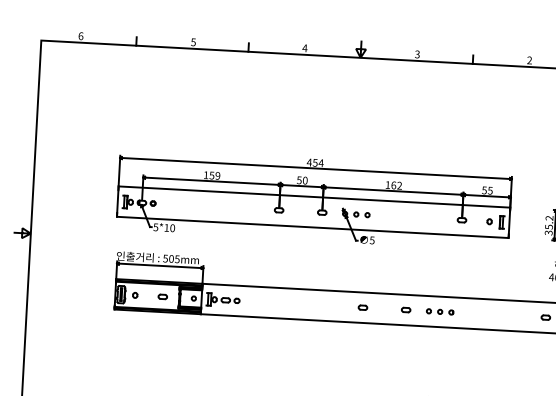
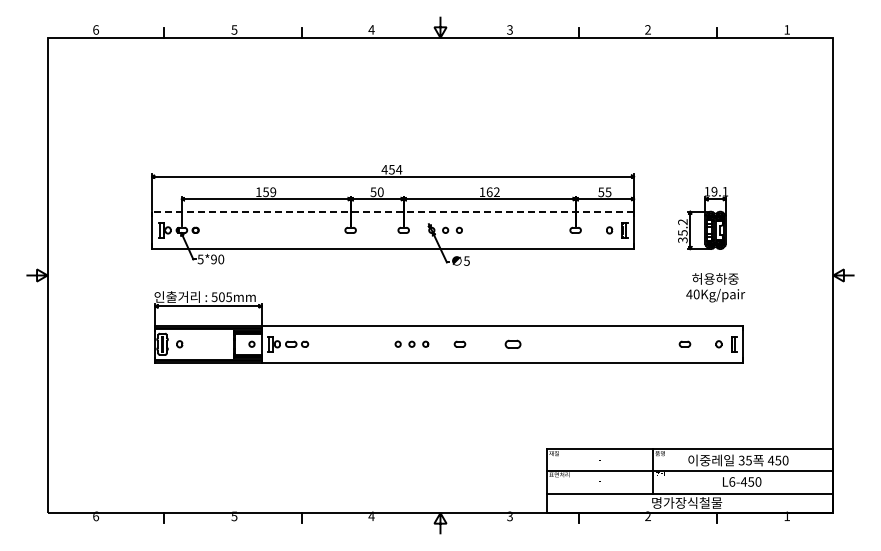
line: (314, 196) -> (393, 211), solid -> dashed
text: (166, 227) -> (213, 259), 5*10 -> 5*90
part: (162, 296) -> (213, 343), removed
part: (405, 309) -> (512, 343), size x1.4
part: (439, 311) -> (411, 343), moved

